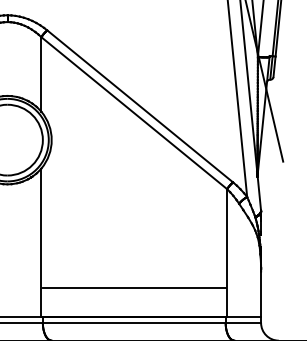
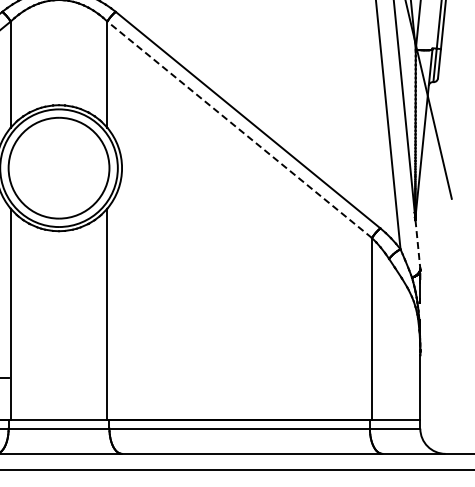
line: (134, 112) -> (239, 129), solid -> dashed
line: (259, 193) -> (417, 244), solid -> dashed
line: (134, 287) -> (239, 378), removed

